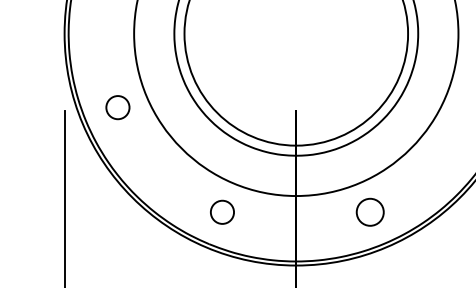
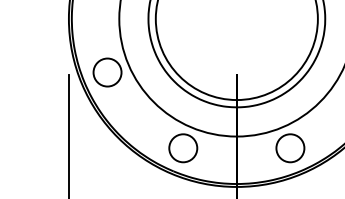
circle: (117, 107) -> (107, 72), size x1.67
circle: (222, 212) -> (183, 148), size x1.67
circle: (370, 212) -> (290, 148), size x1.43

